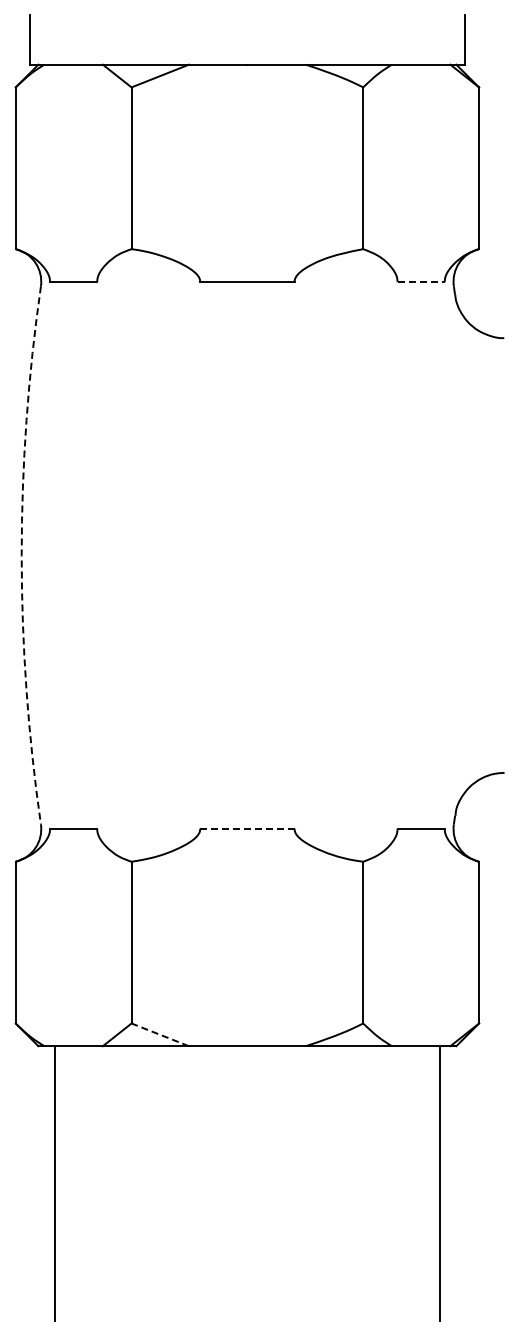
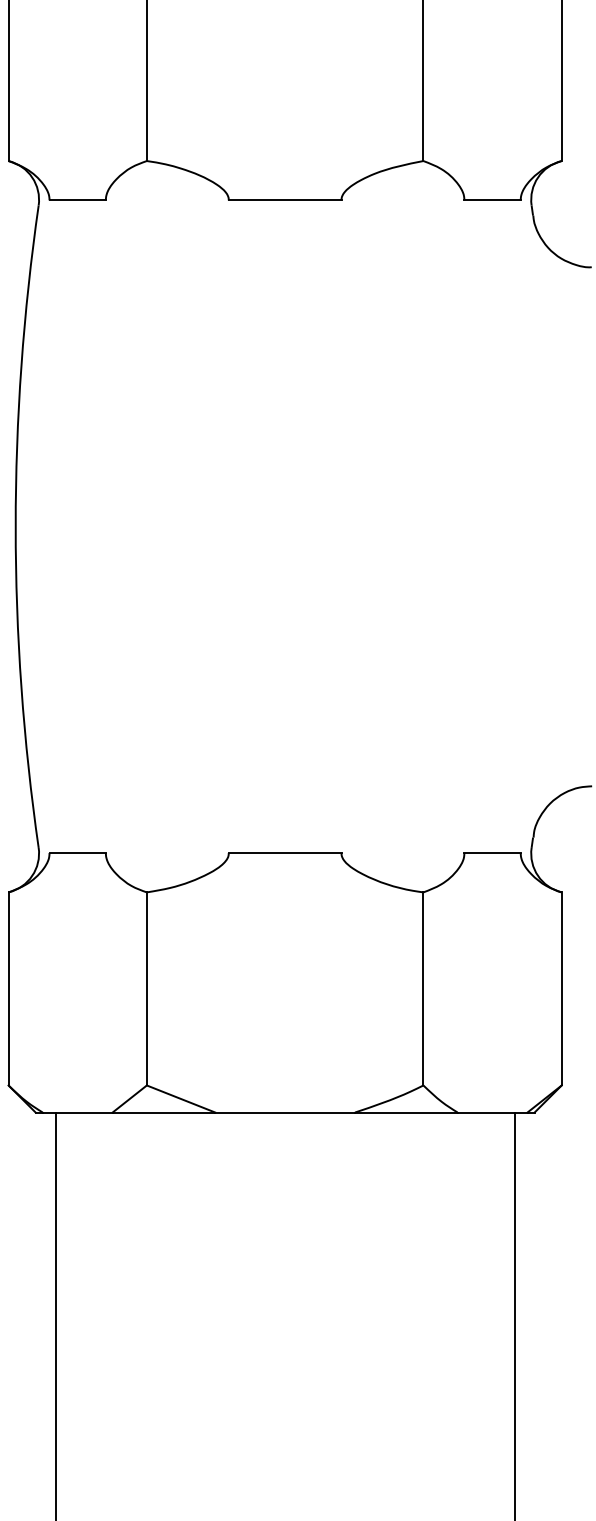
line: (421, 282) -> (492, 200), dashed -> solid
arc: (21, 555) -> (15, 526), dashed -> solid
line: (246, 828) -> (284, 852), dashed -> solid
line: (160, 1034) -> (181, 1098), dashed -> solid

